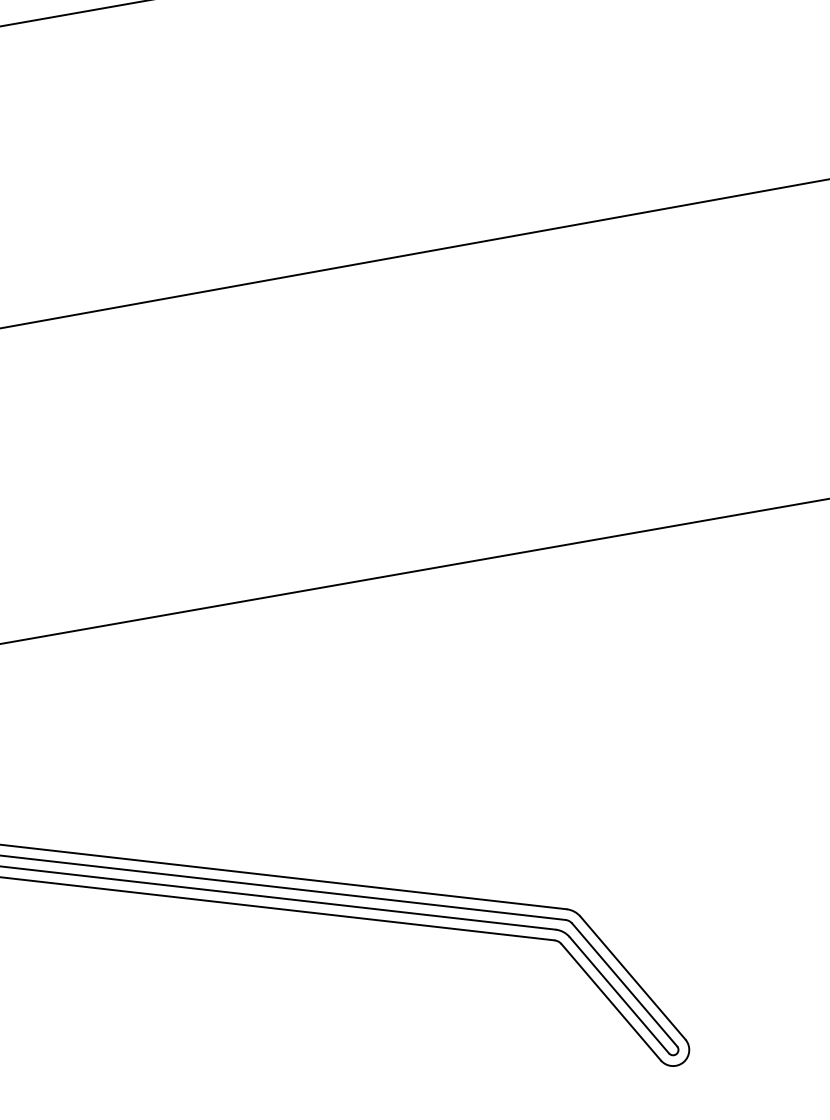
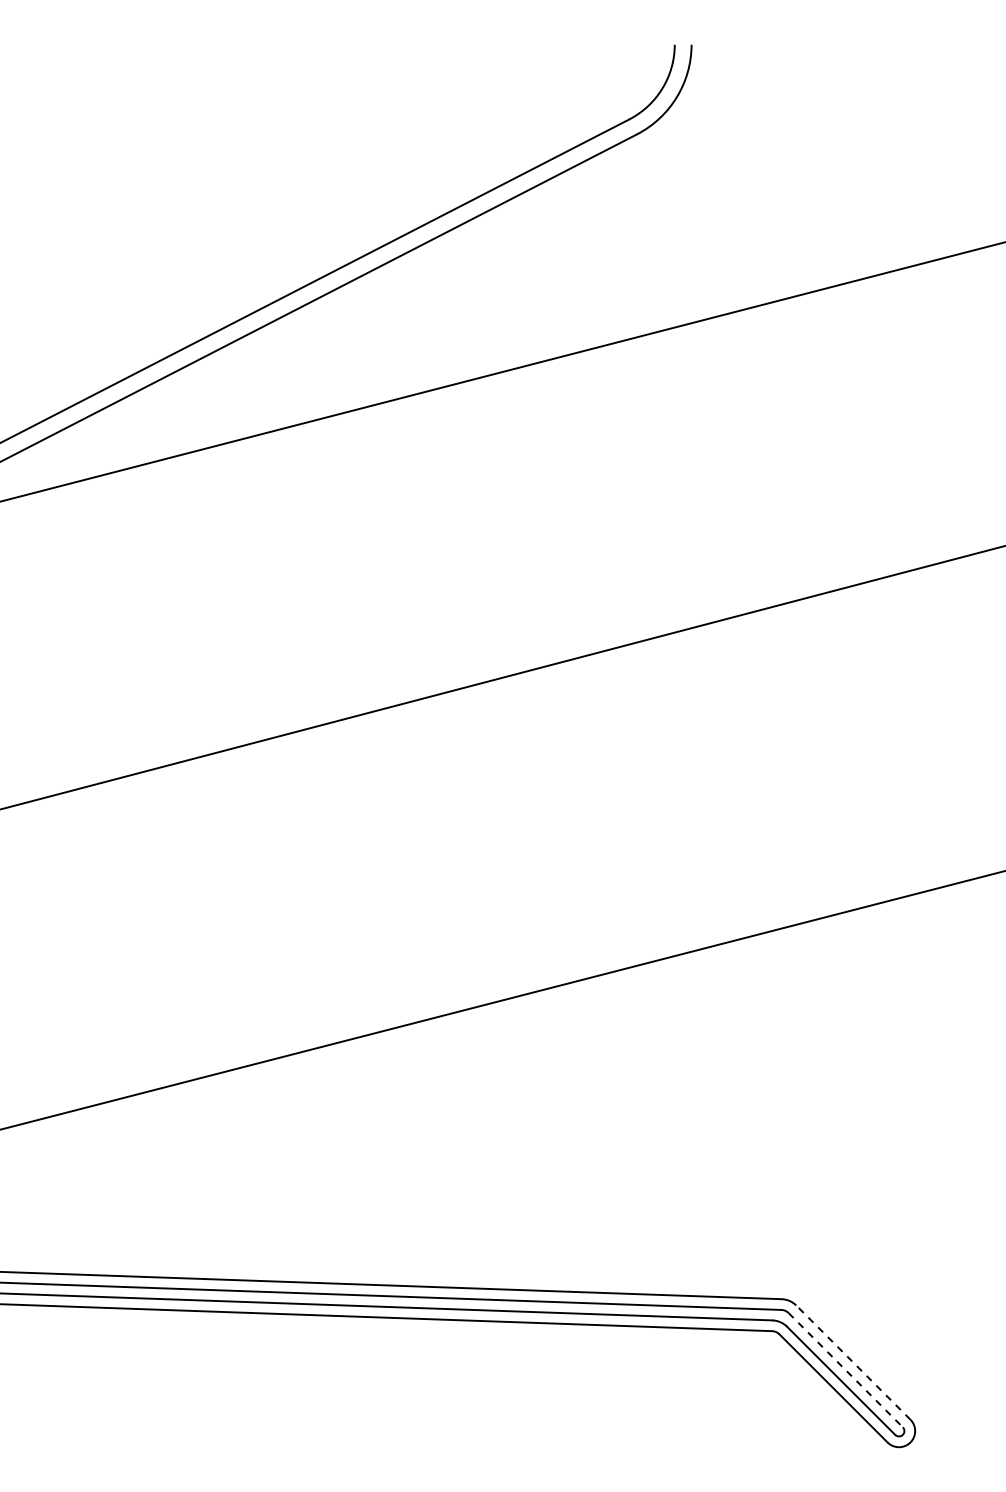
line: (633, 977) -> (853, 1362), solid -> dashed
line: (624, 985) -> (845, 1370), solid -> dashed

